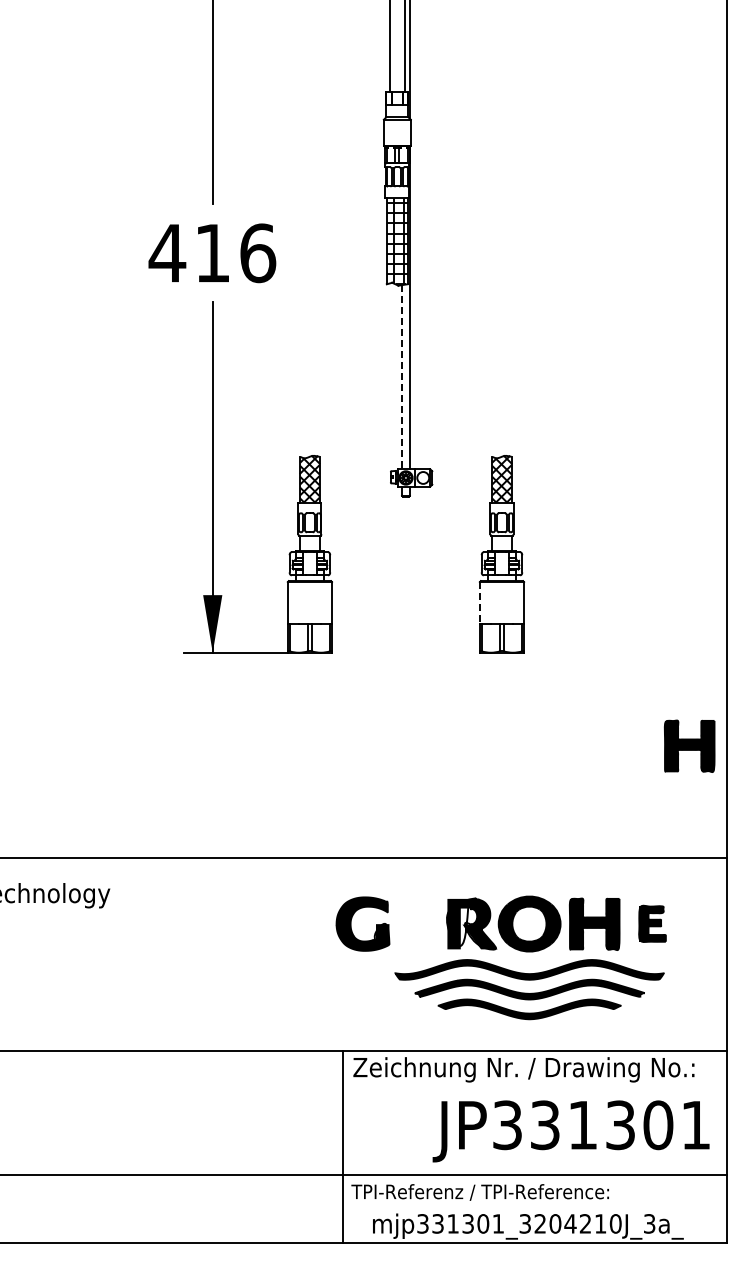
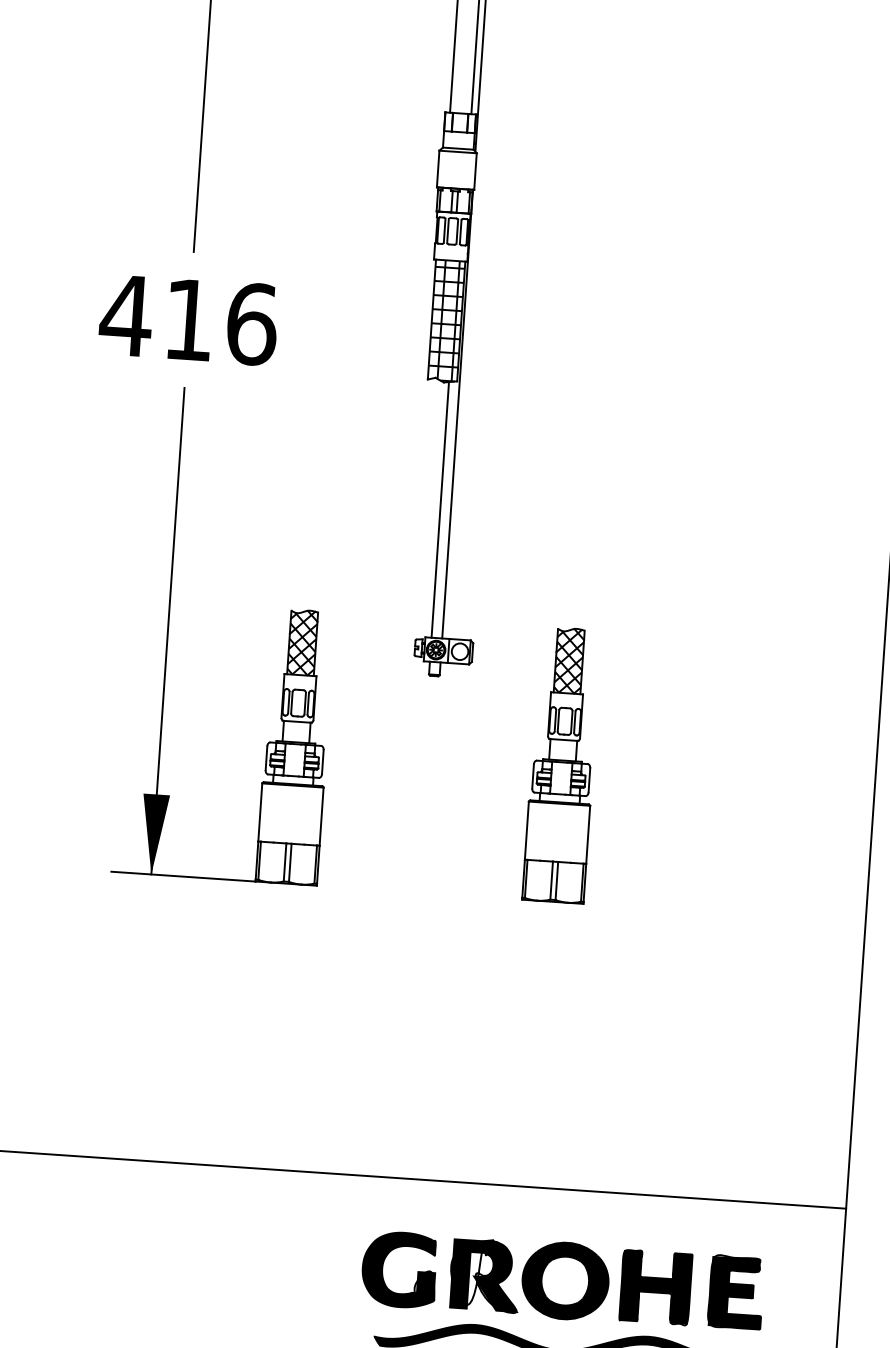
line: (402, 377) -> (440, 510), dashed -> solid
line: (479, 603) -> (526, 831), dashed -> solid
part: (689, 745) -> (804, 1048), removed
part: (351, 923) -> (383, 1267), moved
part: (652, 923) -> (736, 1291), size x1.43

